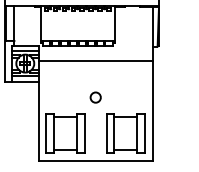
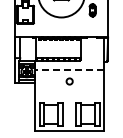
line: (95, 61) -> (69, 70), solid -> dashed
circle: (95, 97) -> (69, 81), moved

